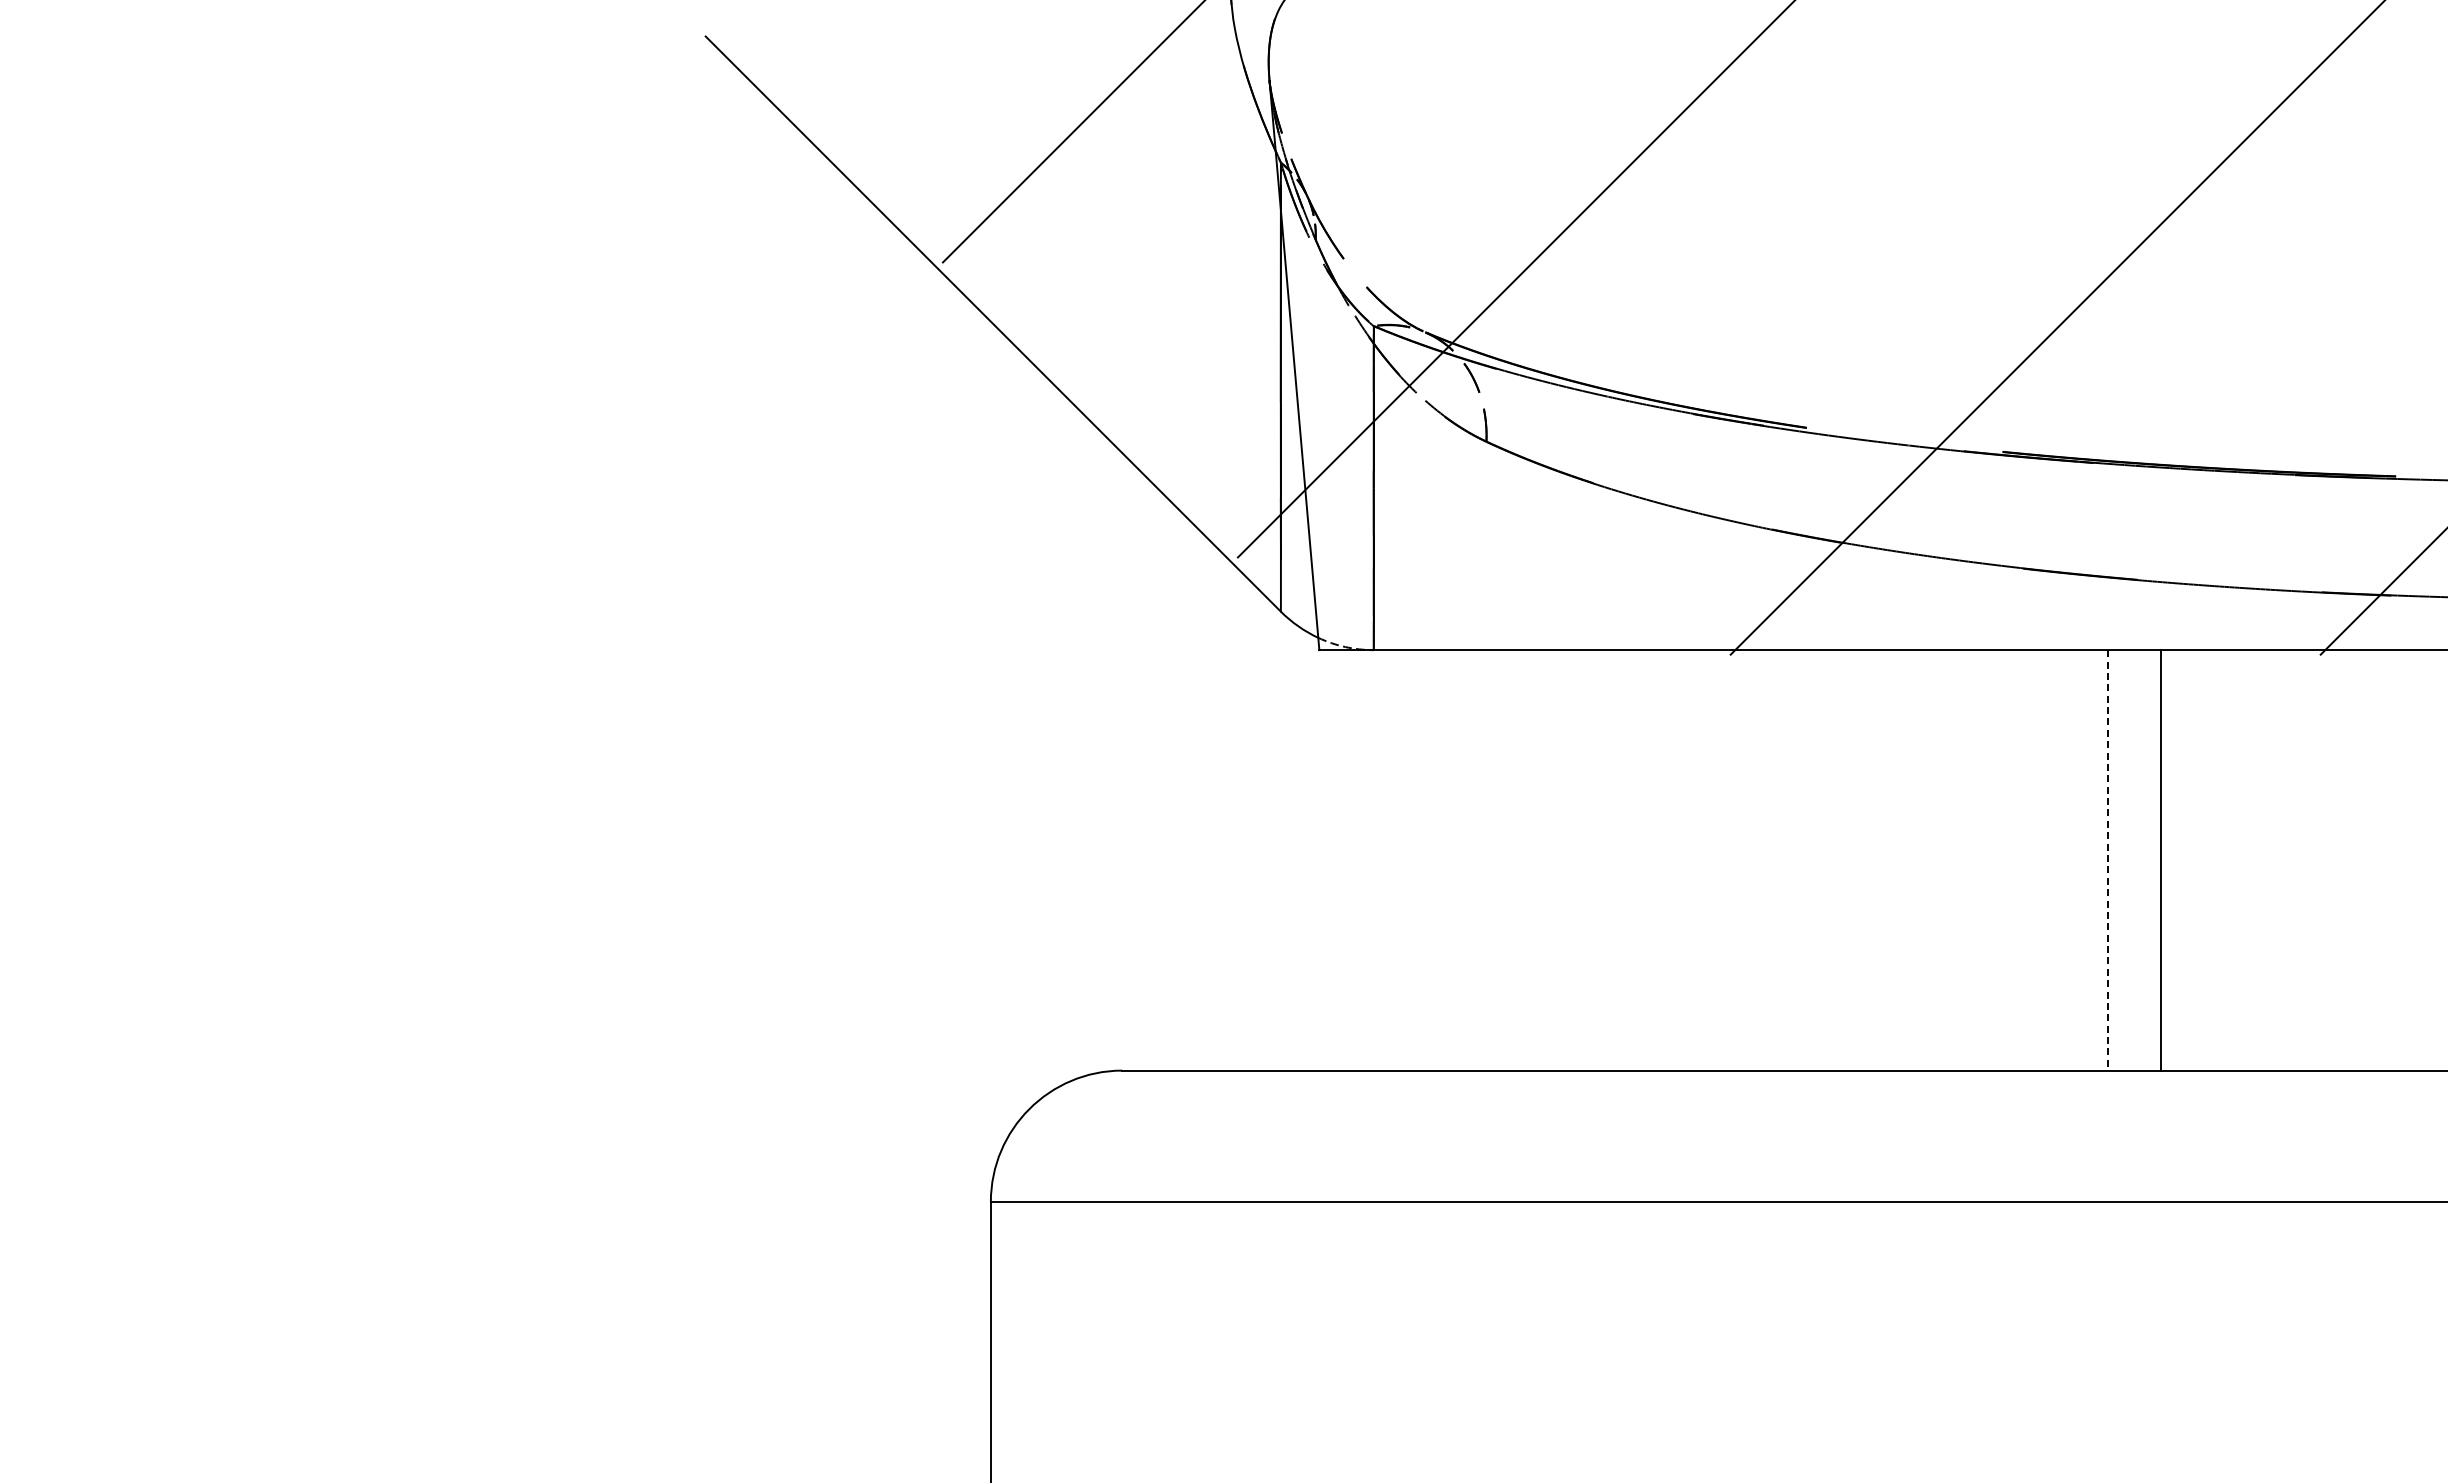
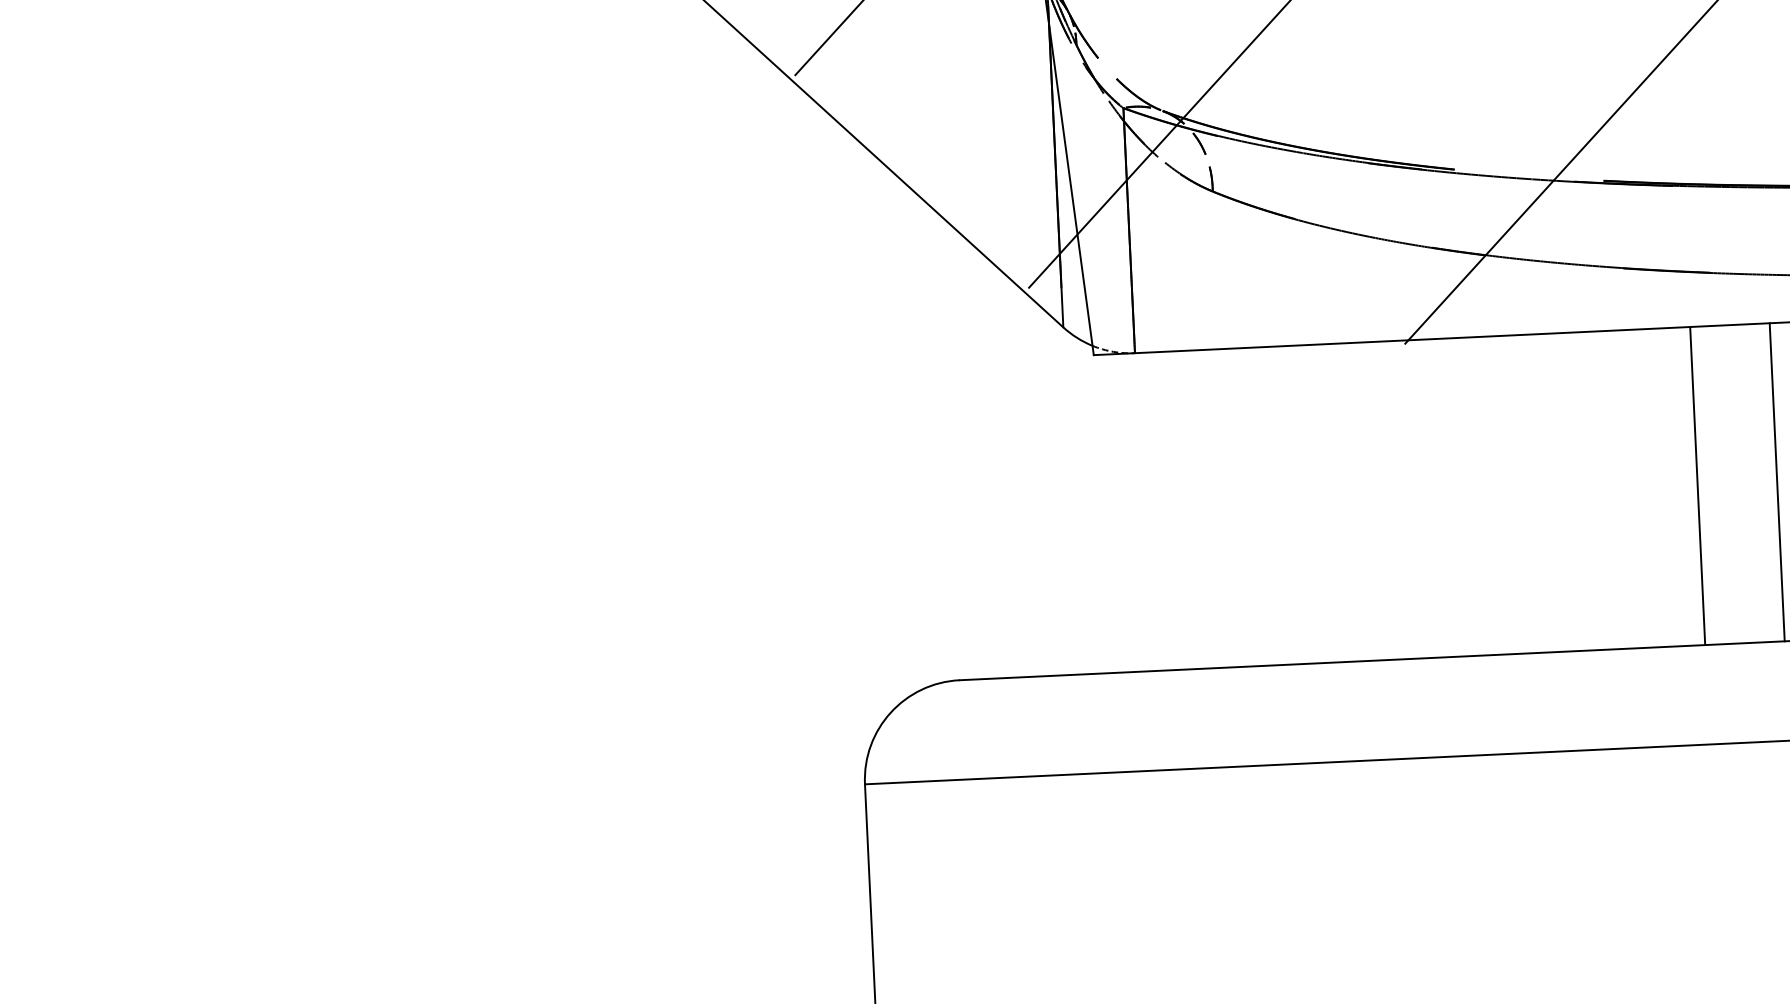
line: (2107, 860) -> (1697, 486), dashed -> solid
line: (2160, 860) -> (1776, 482), moved

